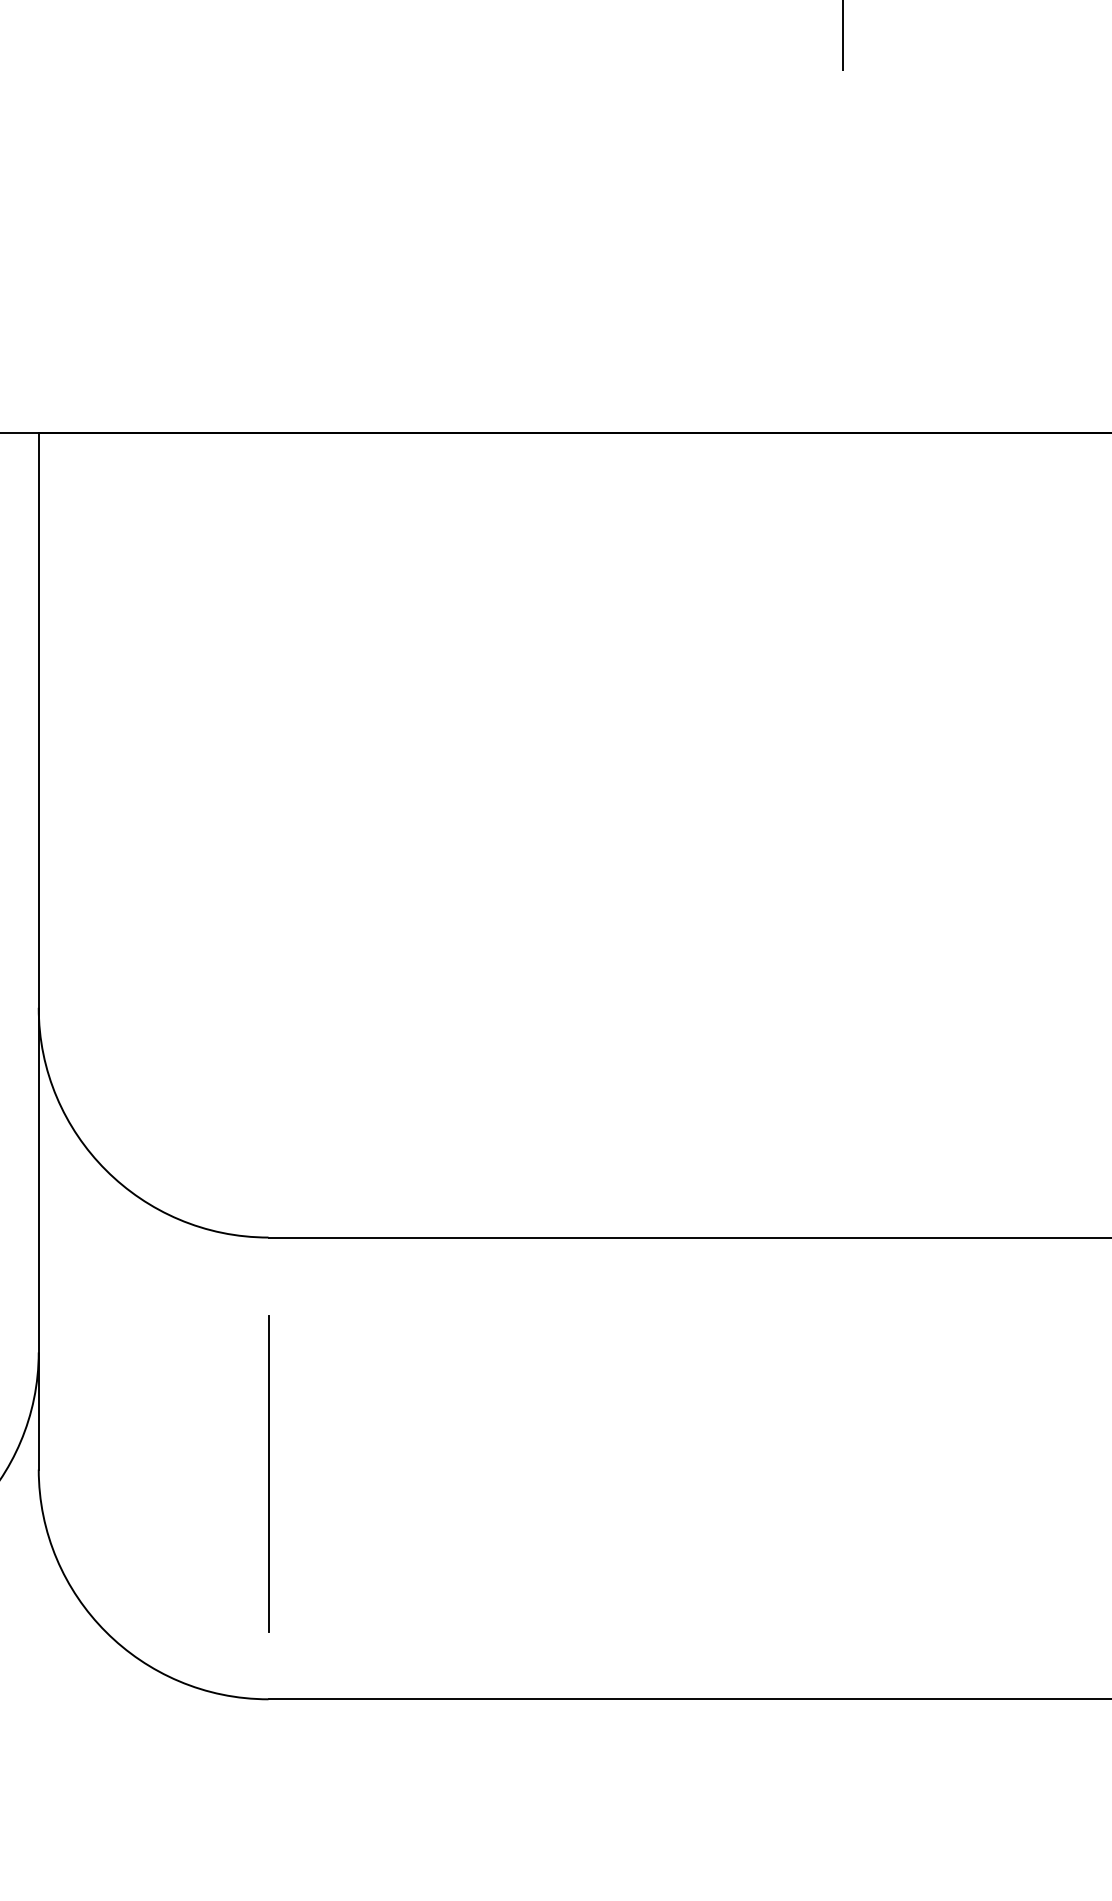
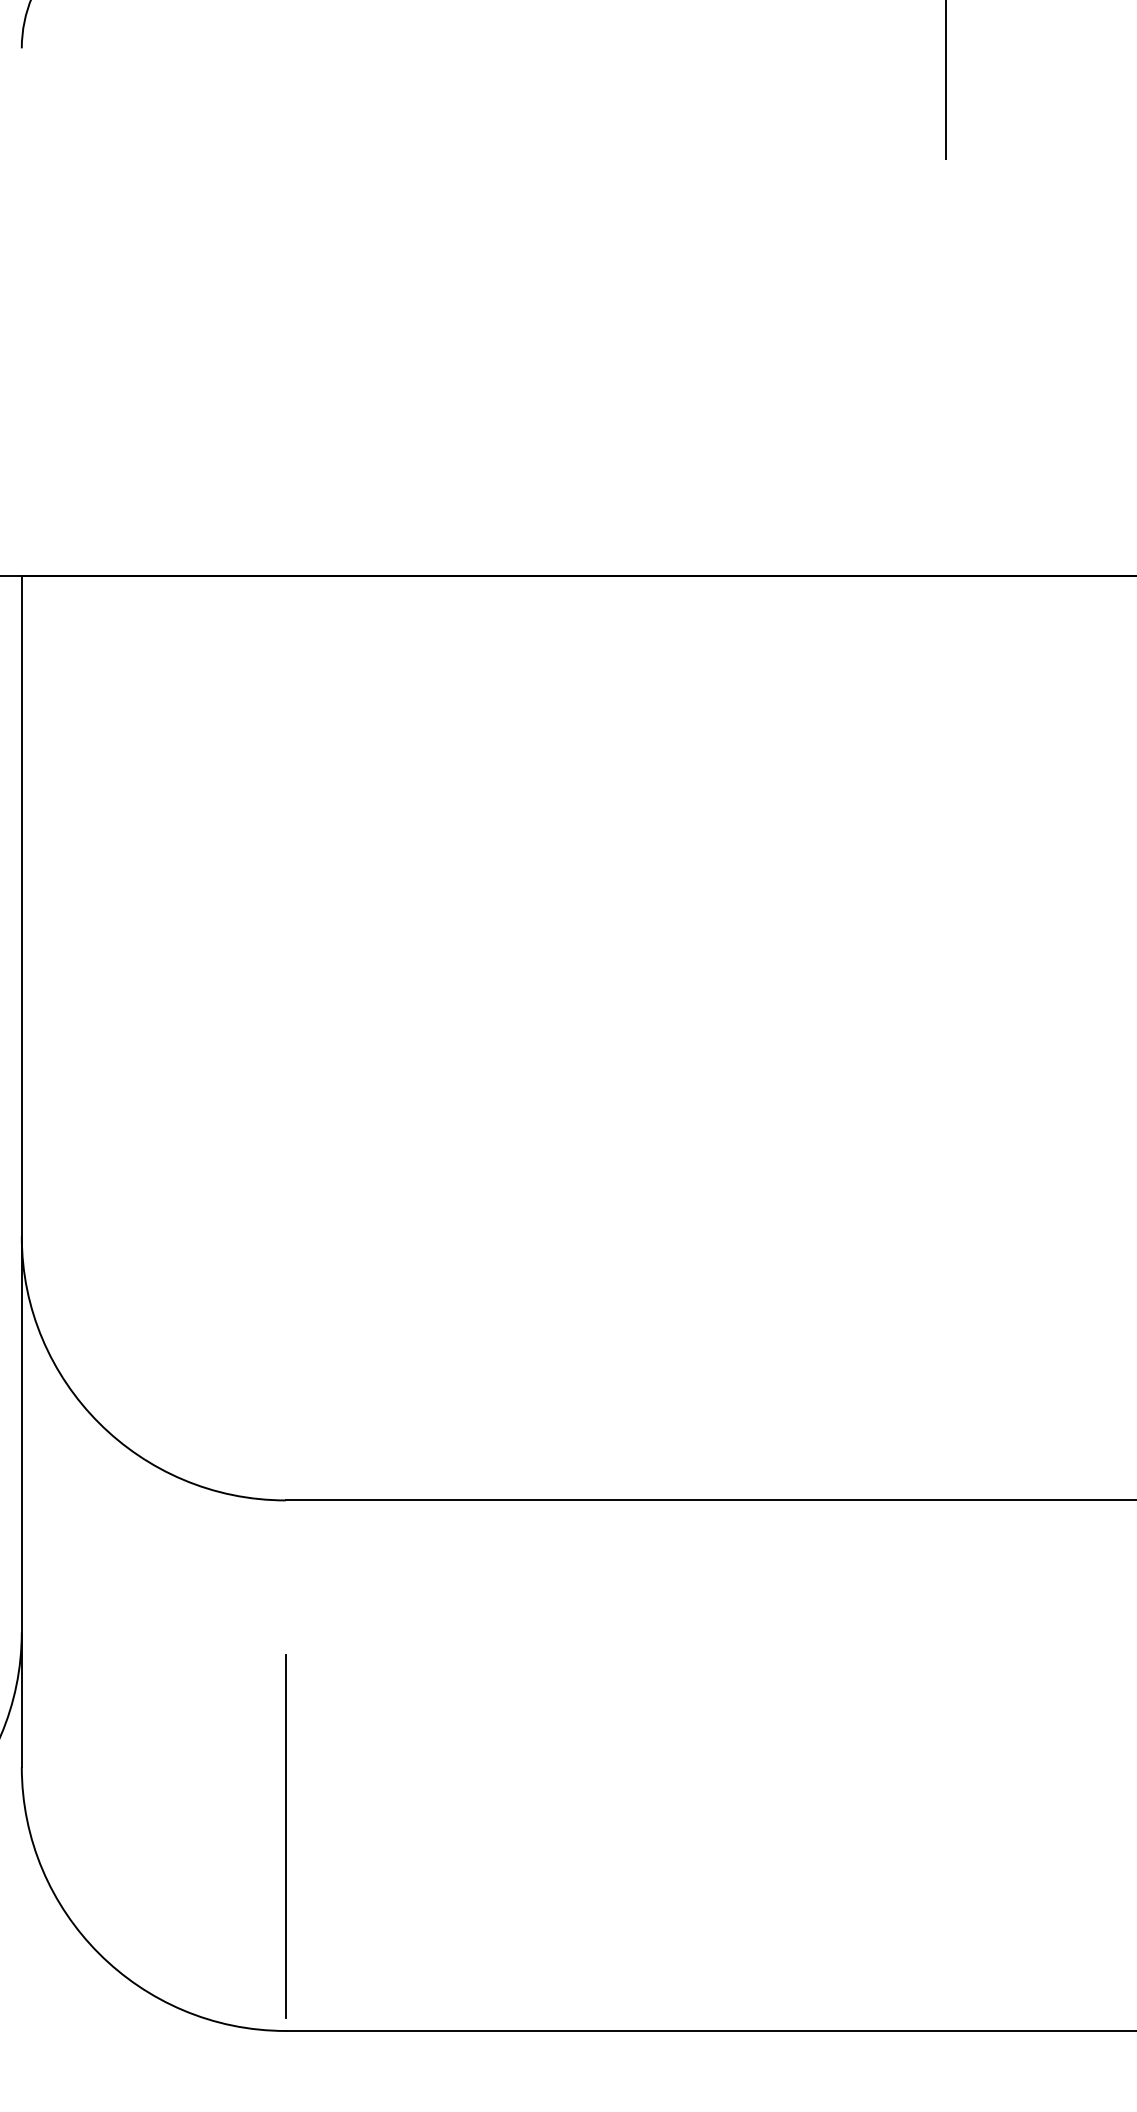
line: (268, 1473) -> (285, 1835), moved

